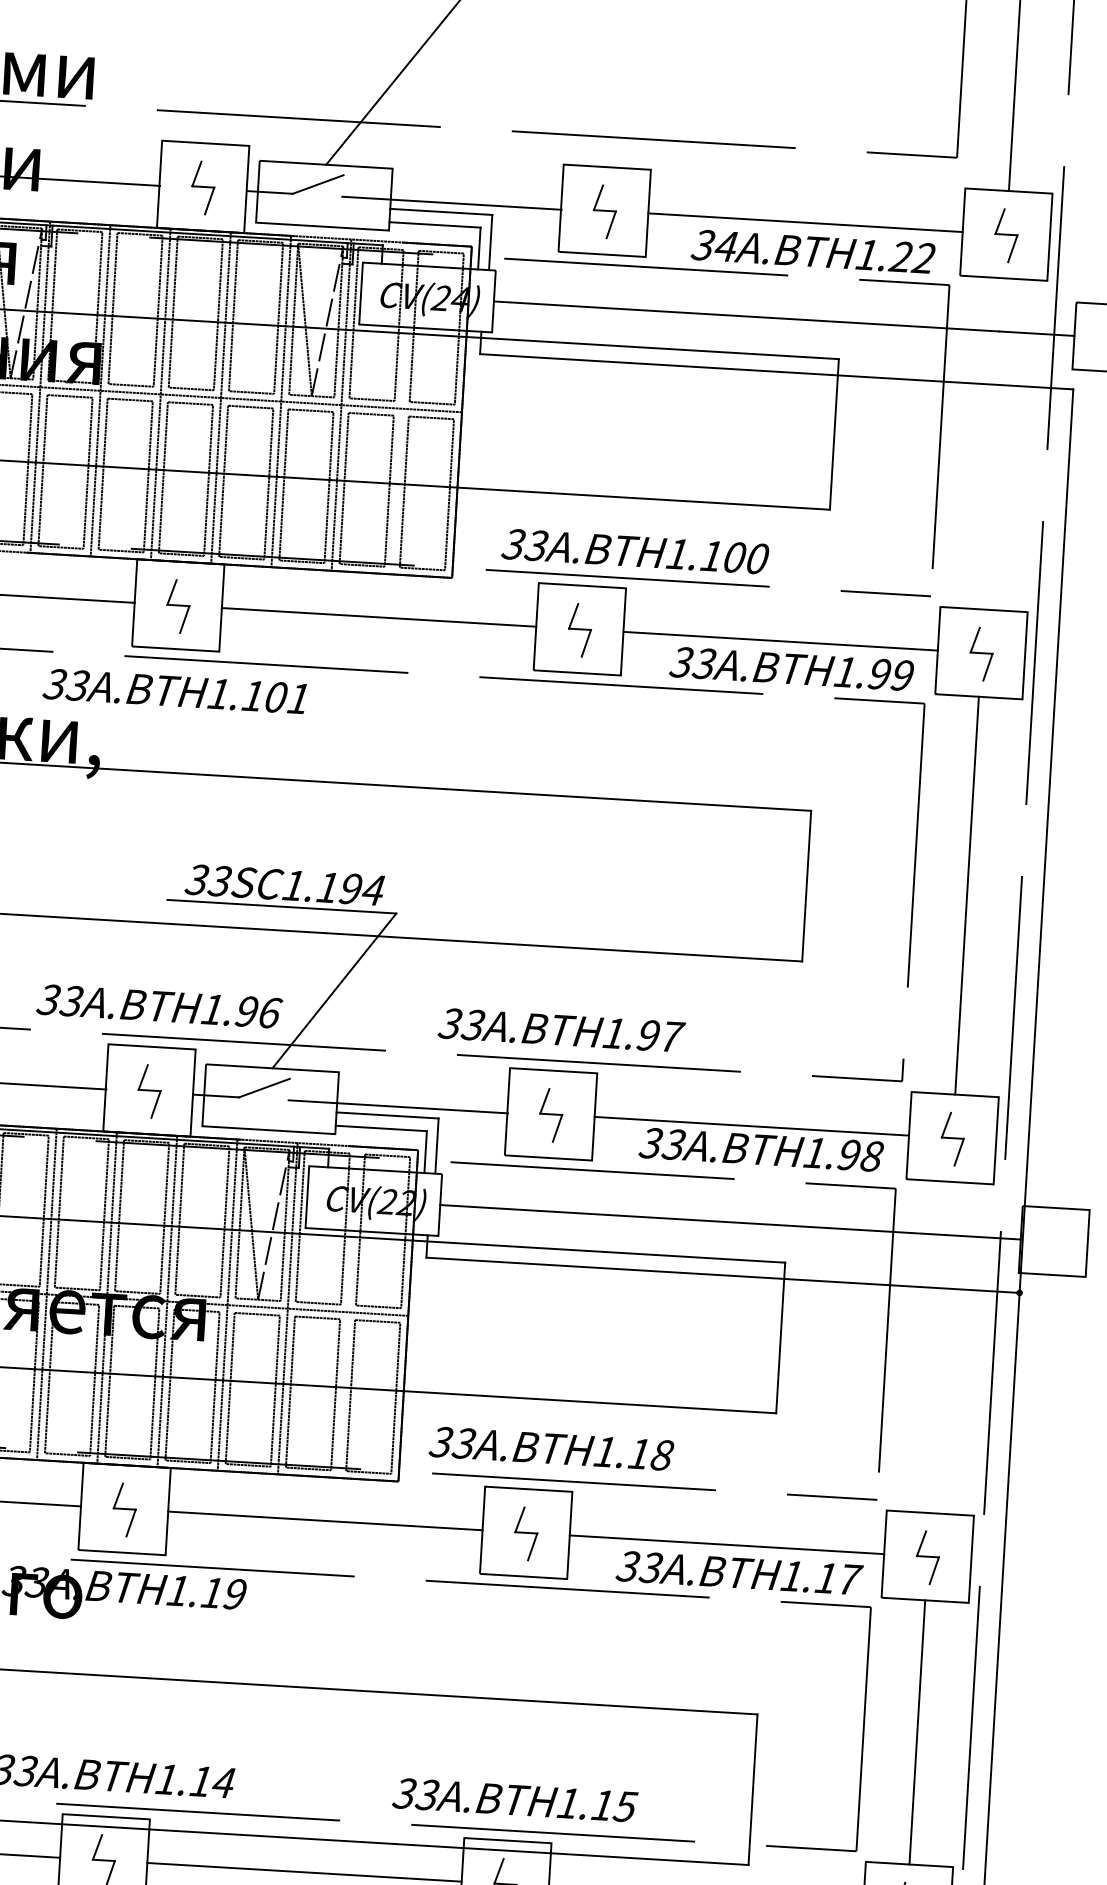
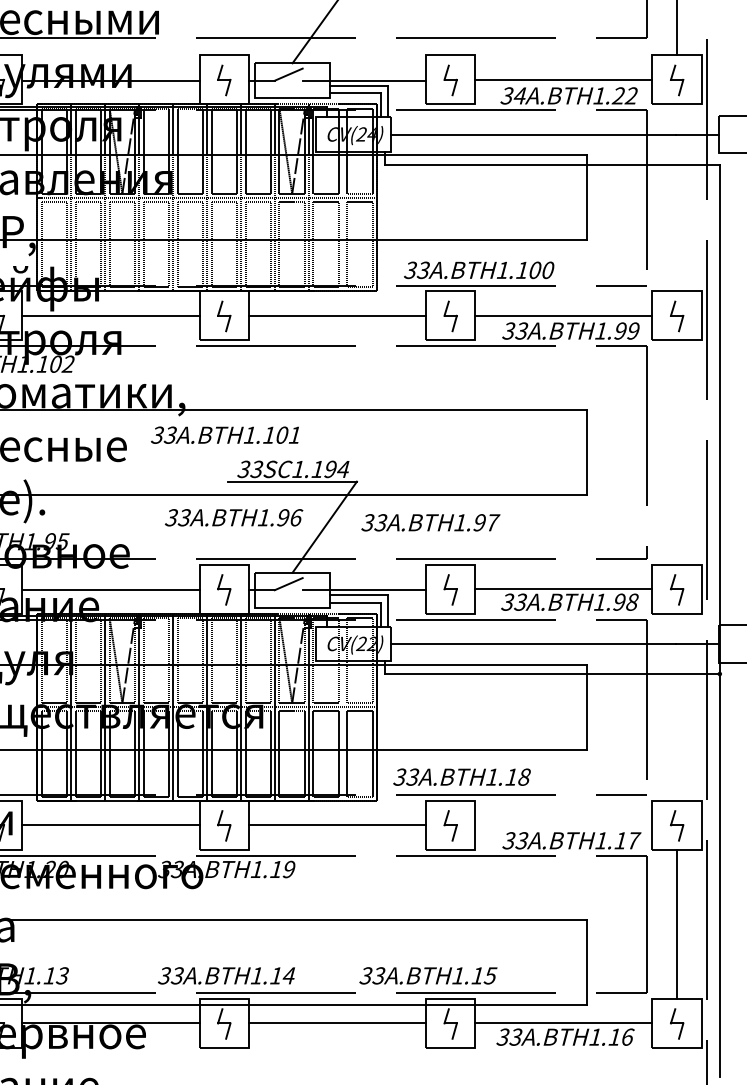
text: (173, 689) -> (224, 434), moved
line: (967, 895) -> (677, 452), removed
text: (160, 1006) -> (234, 517), moved
text: (561, 1029) -> (430, 522), moved
line: (726, 1545) -> (563, 825), removed
text: (515, 1799) -> (428, 975), moved

